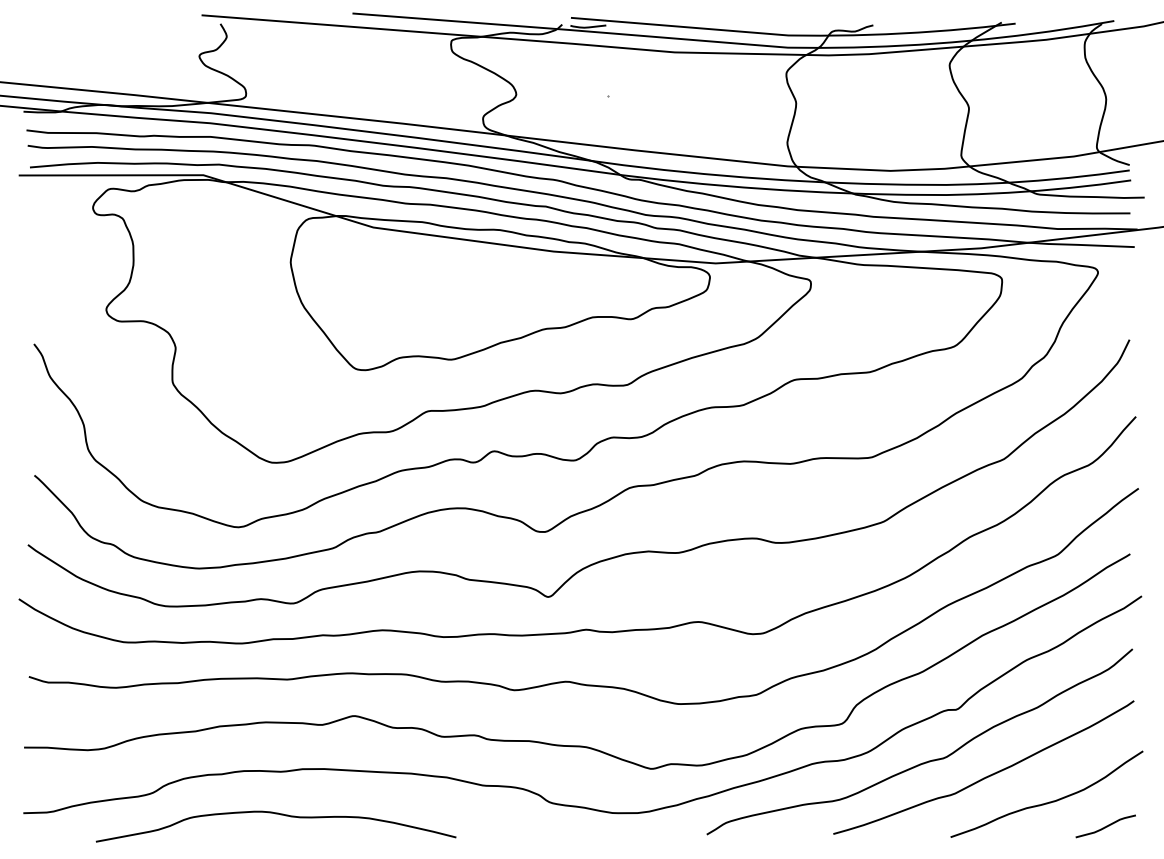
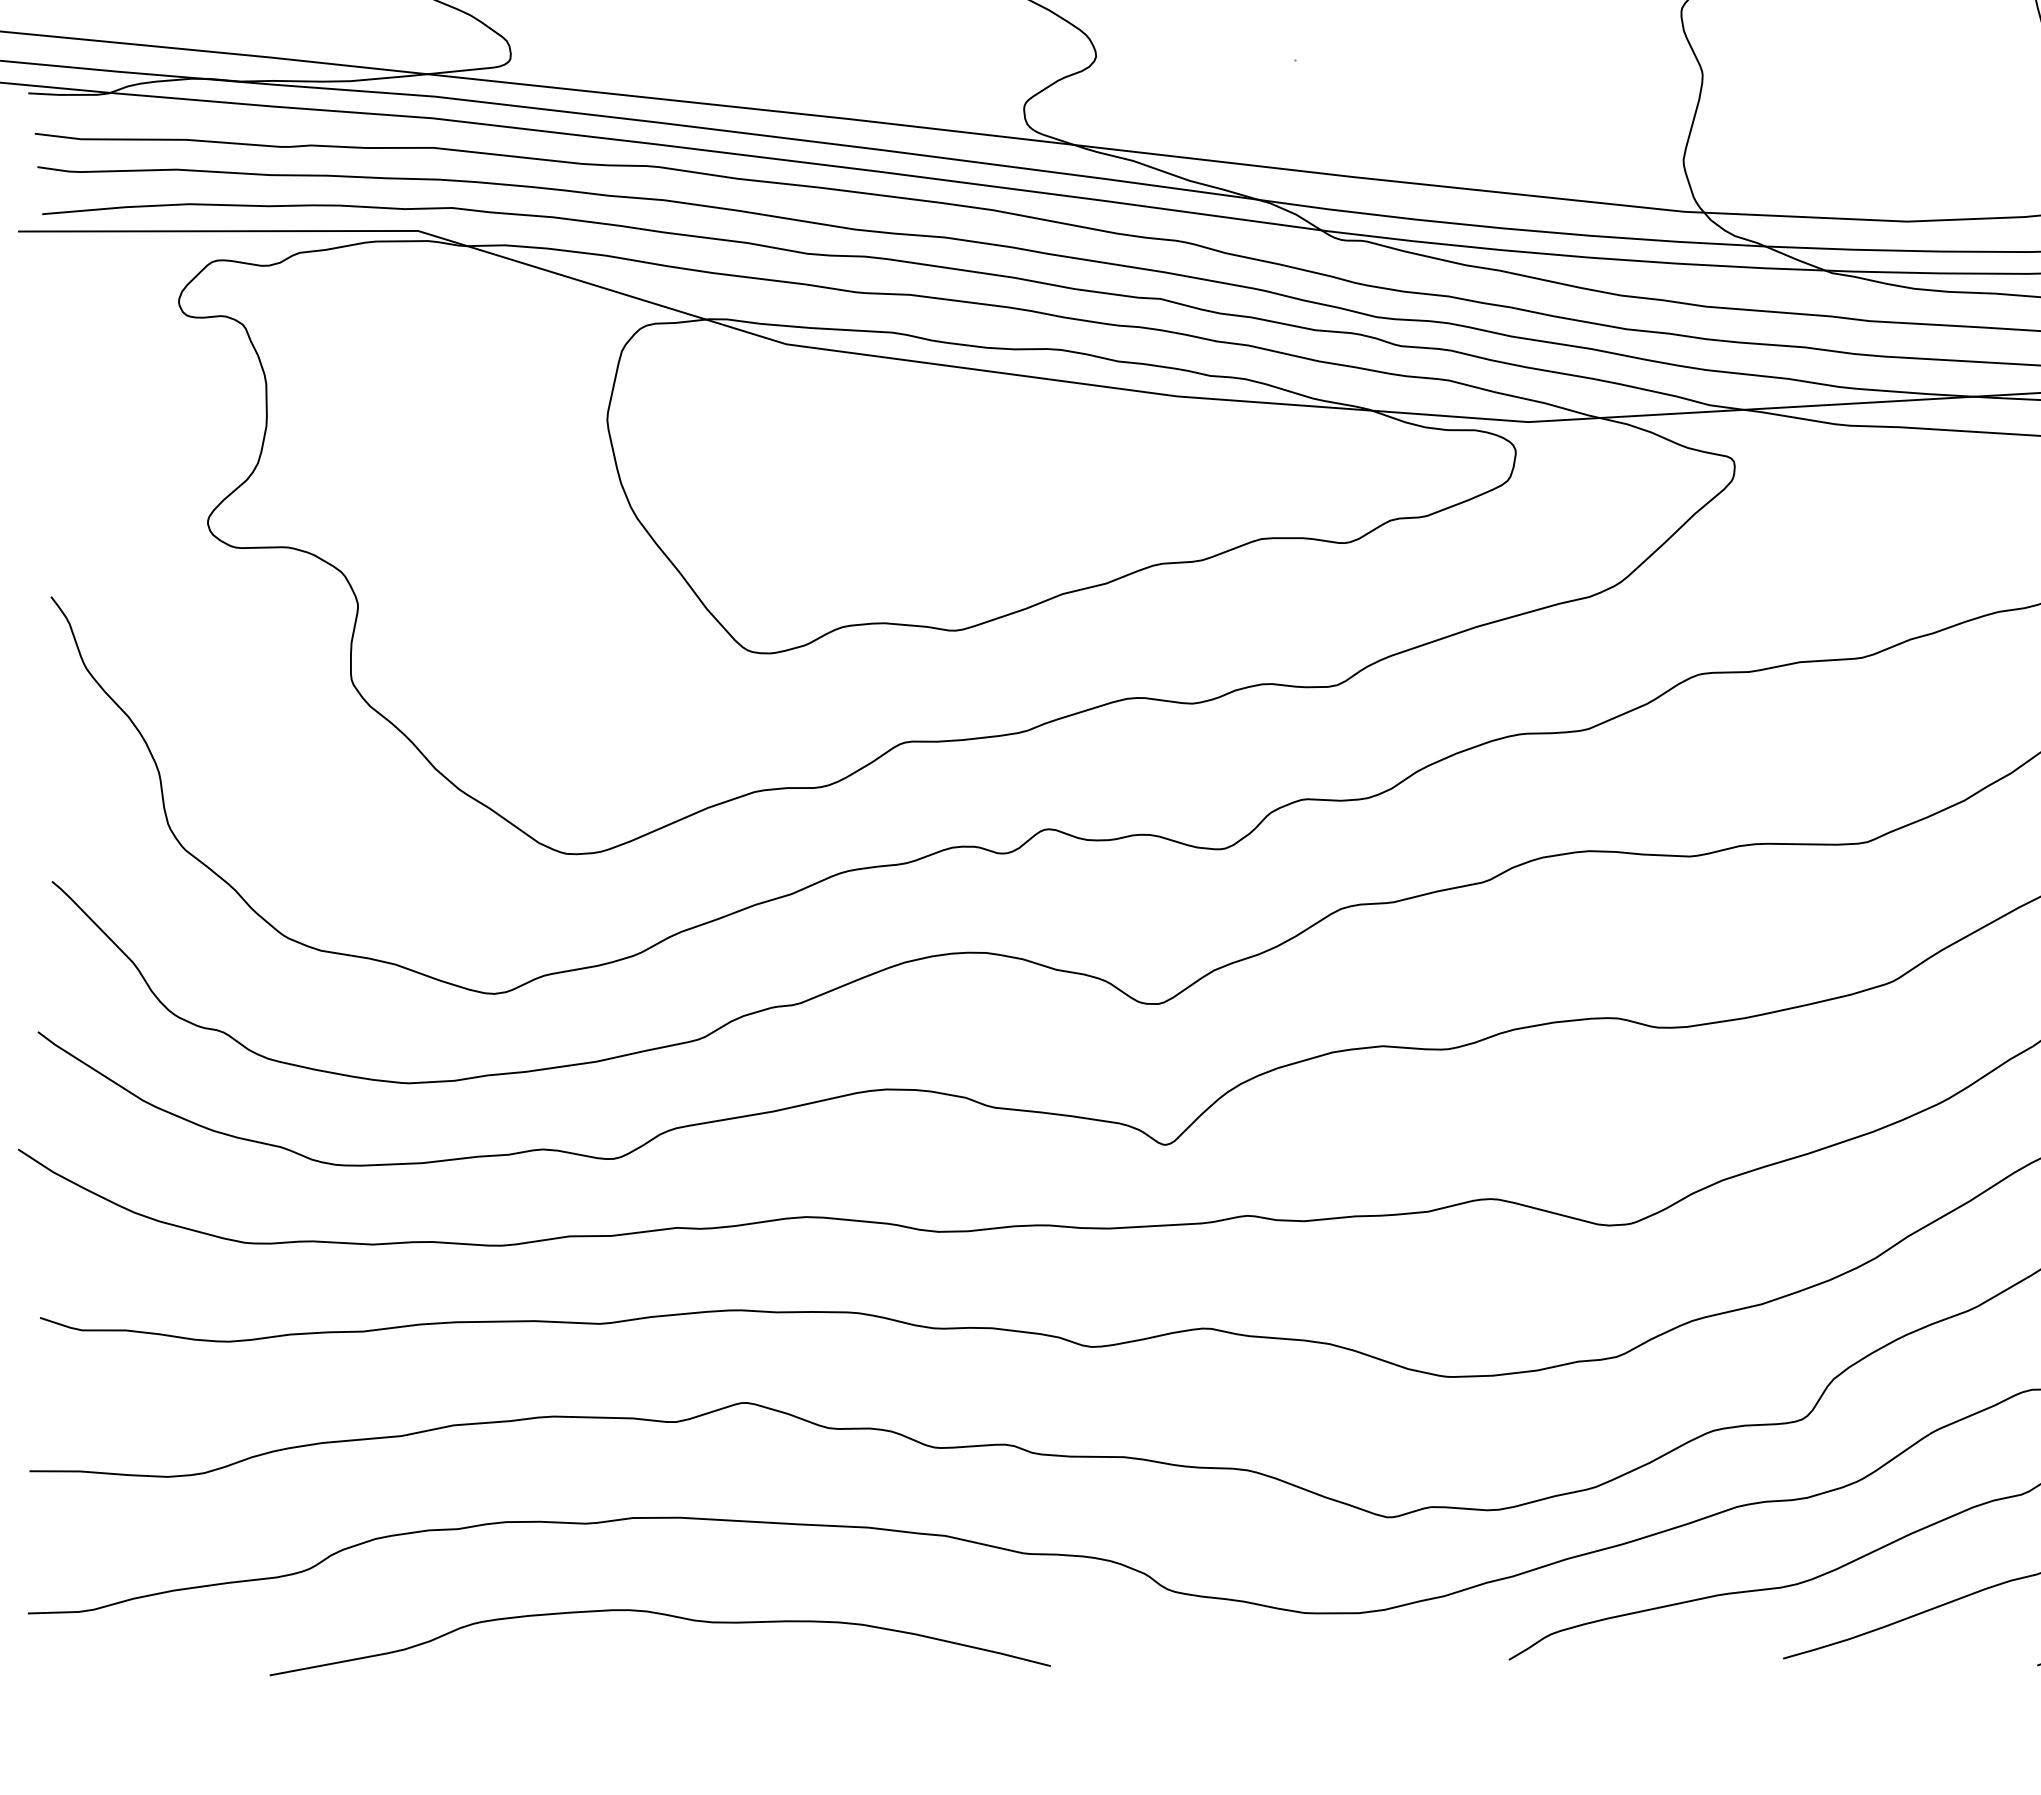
curve: (275, 814) -> (658, 1616), moved

